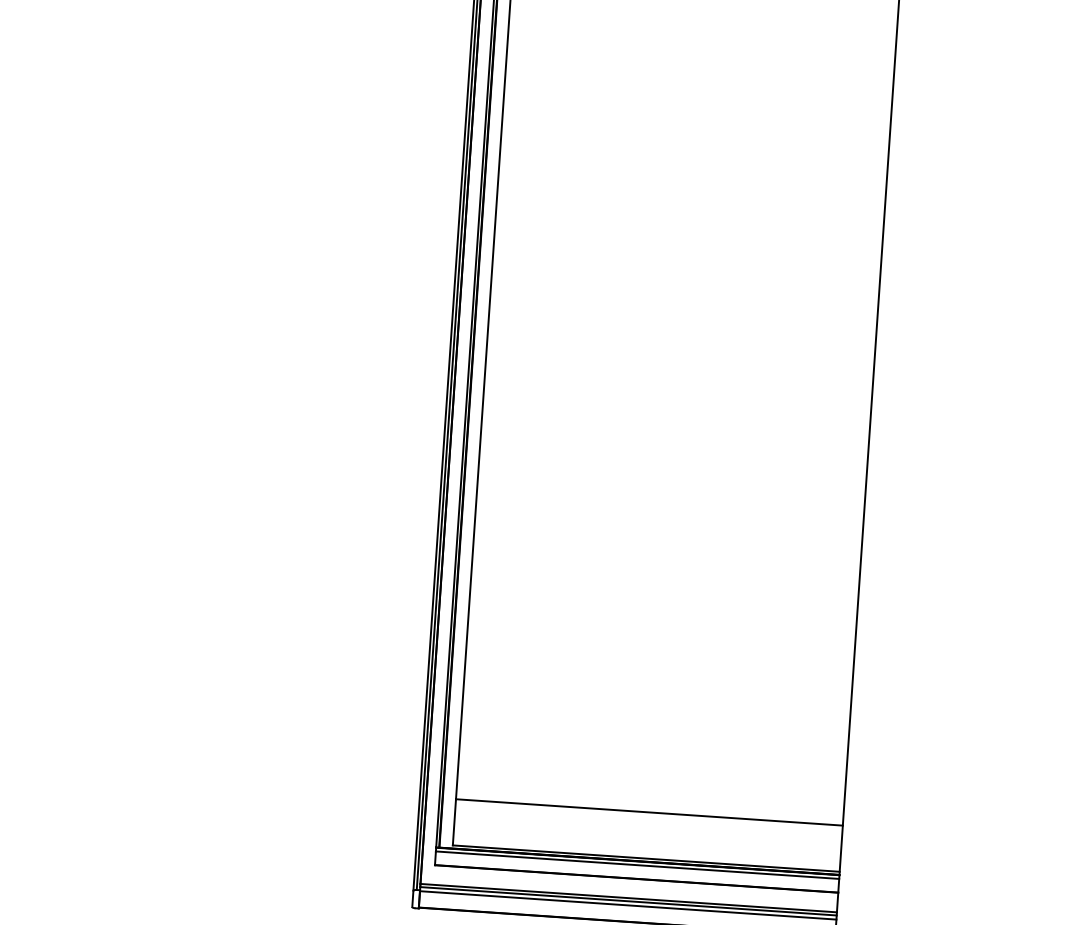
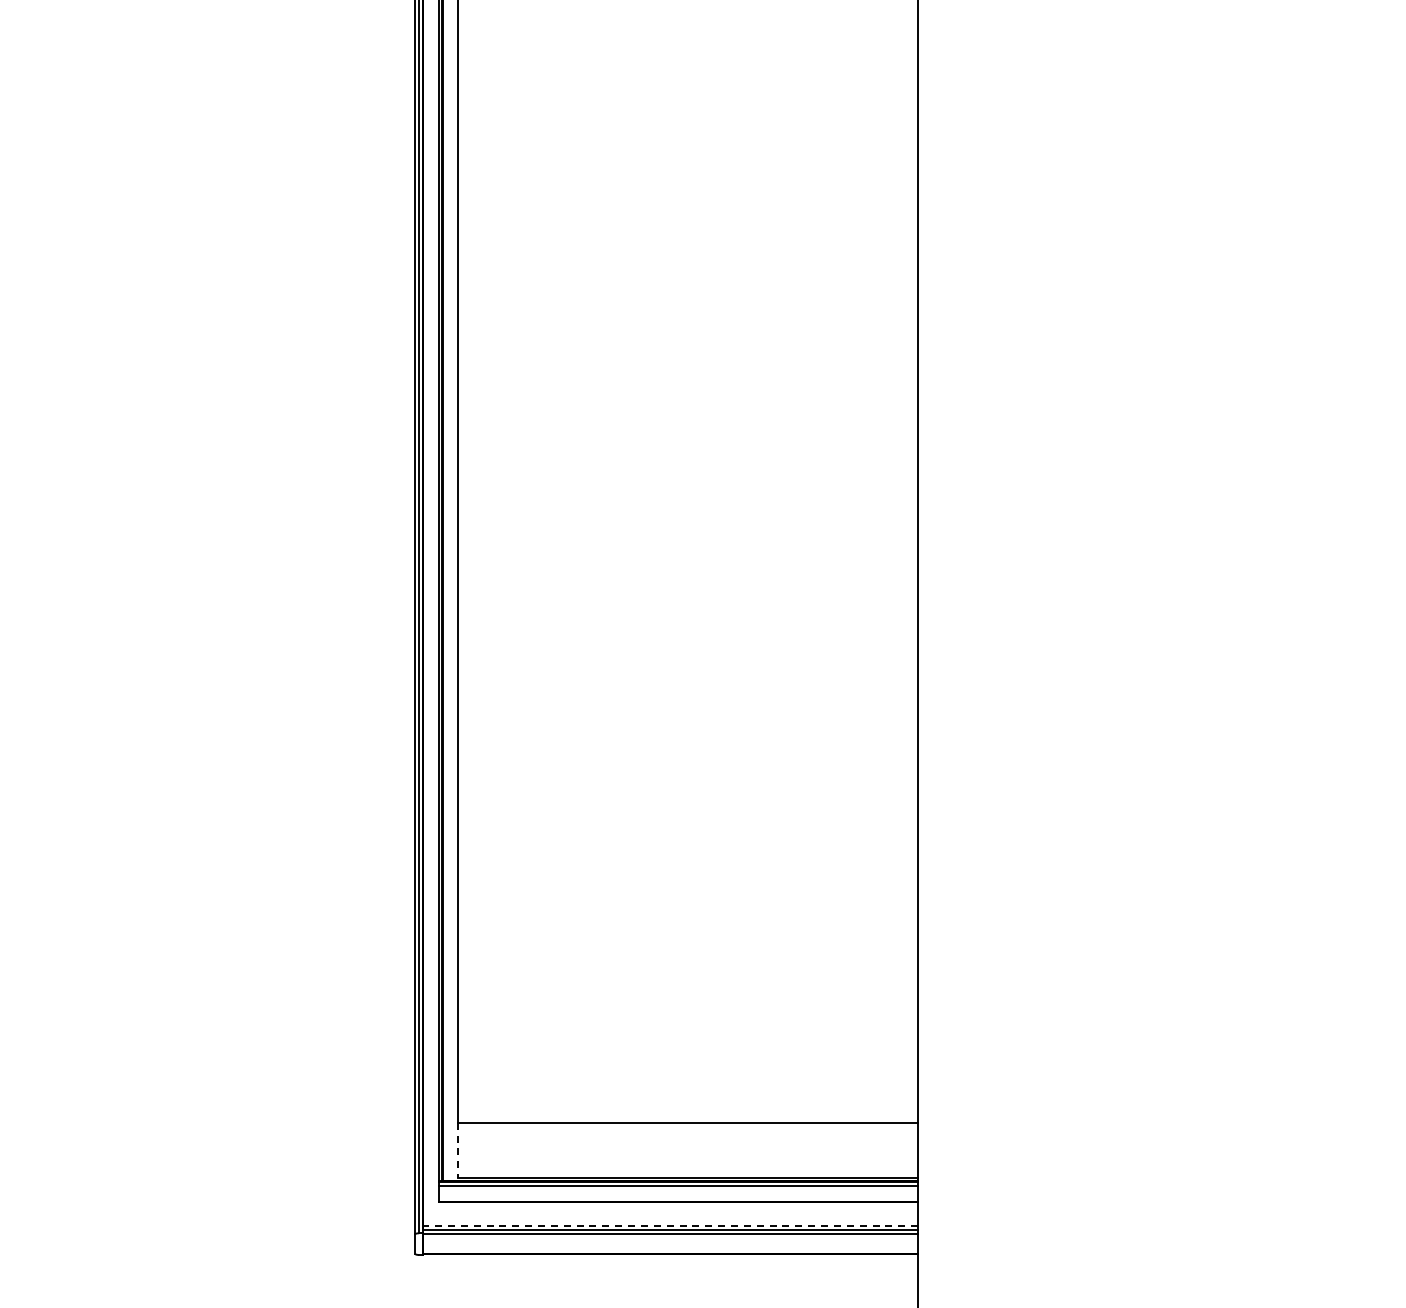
line: (454, 822) -> (458, 1150), solid -> dashed
line: (628, 897) -> (670, 1225), solid -> dashed

